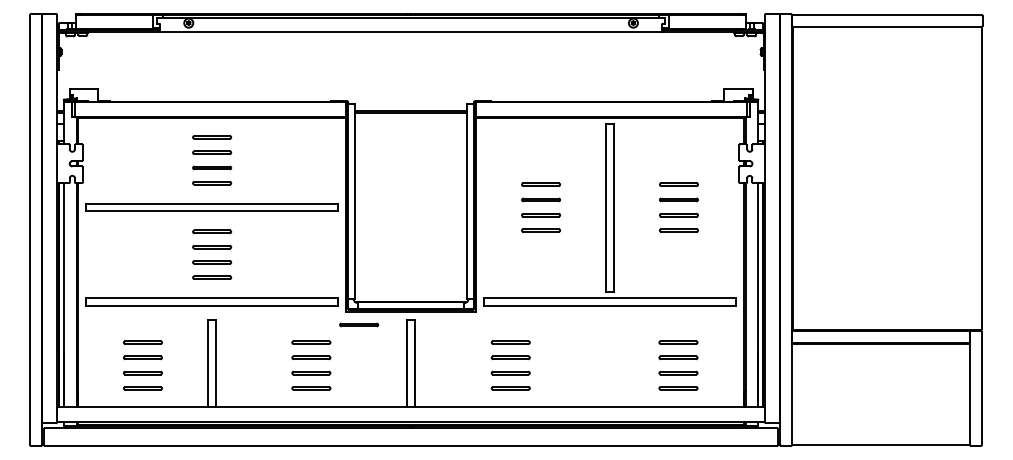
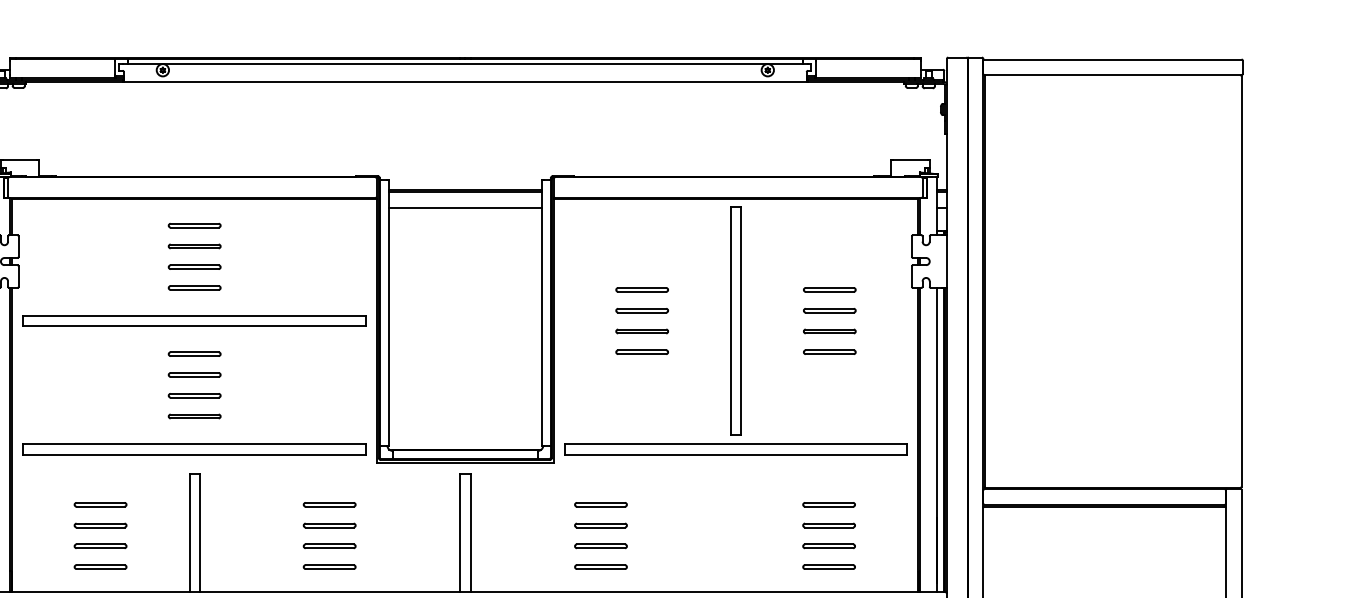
line: (410, 124) -> (464, 208), added
part: (359, 324) -> (395, 480), removed

